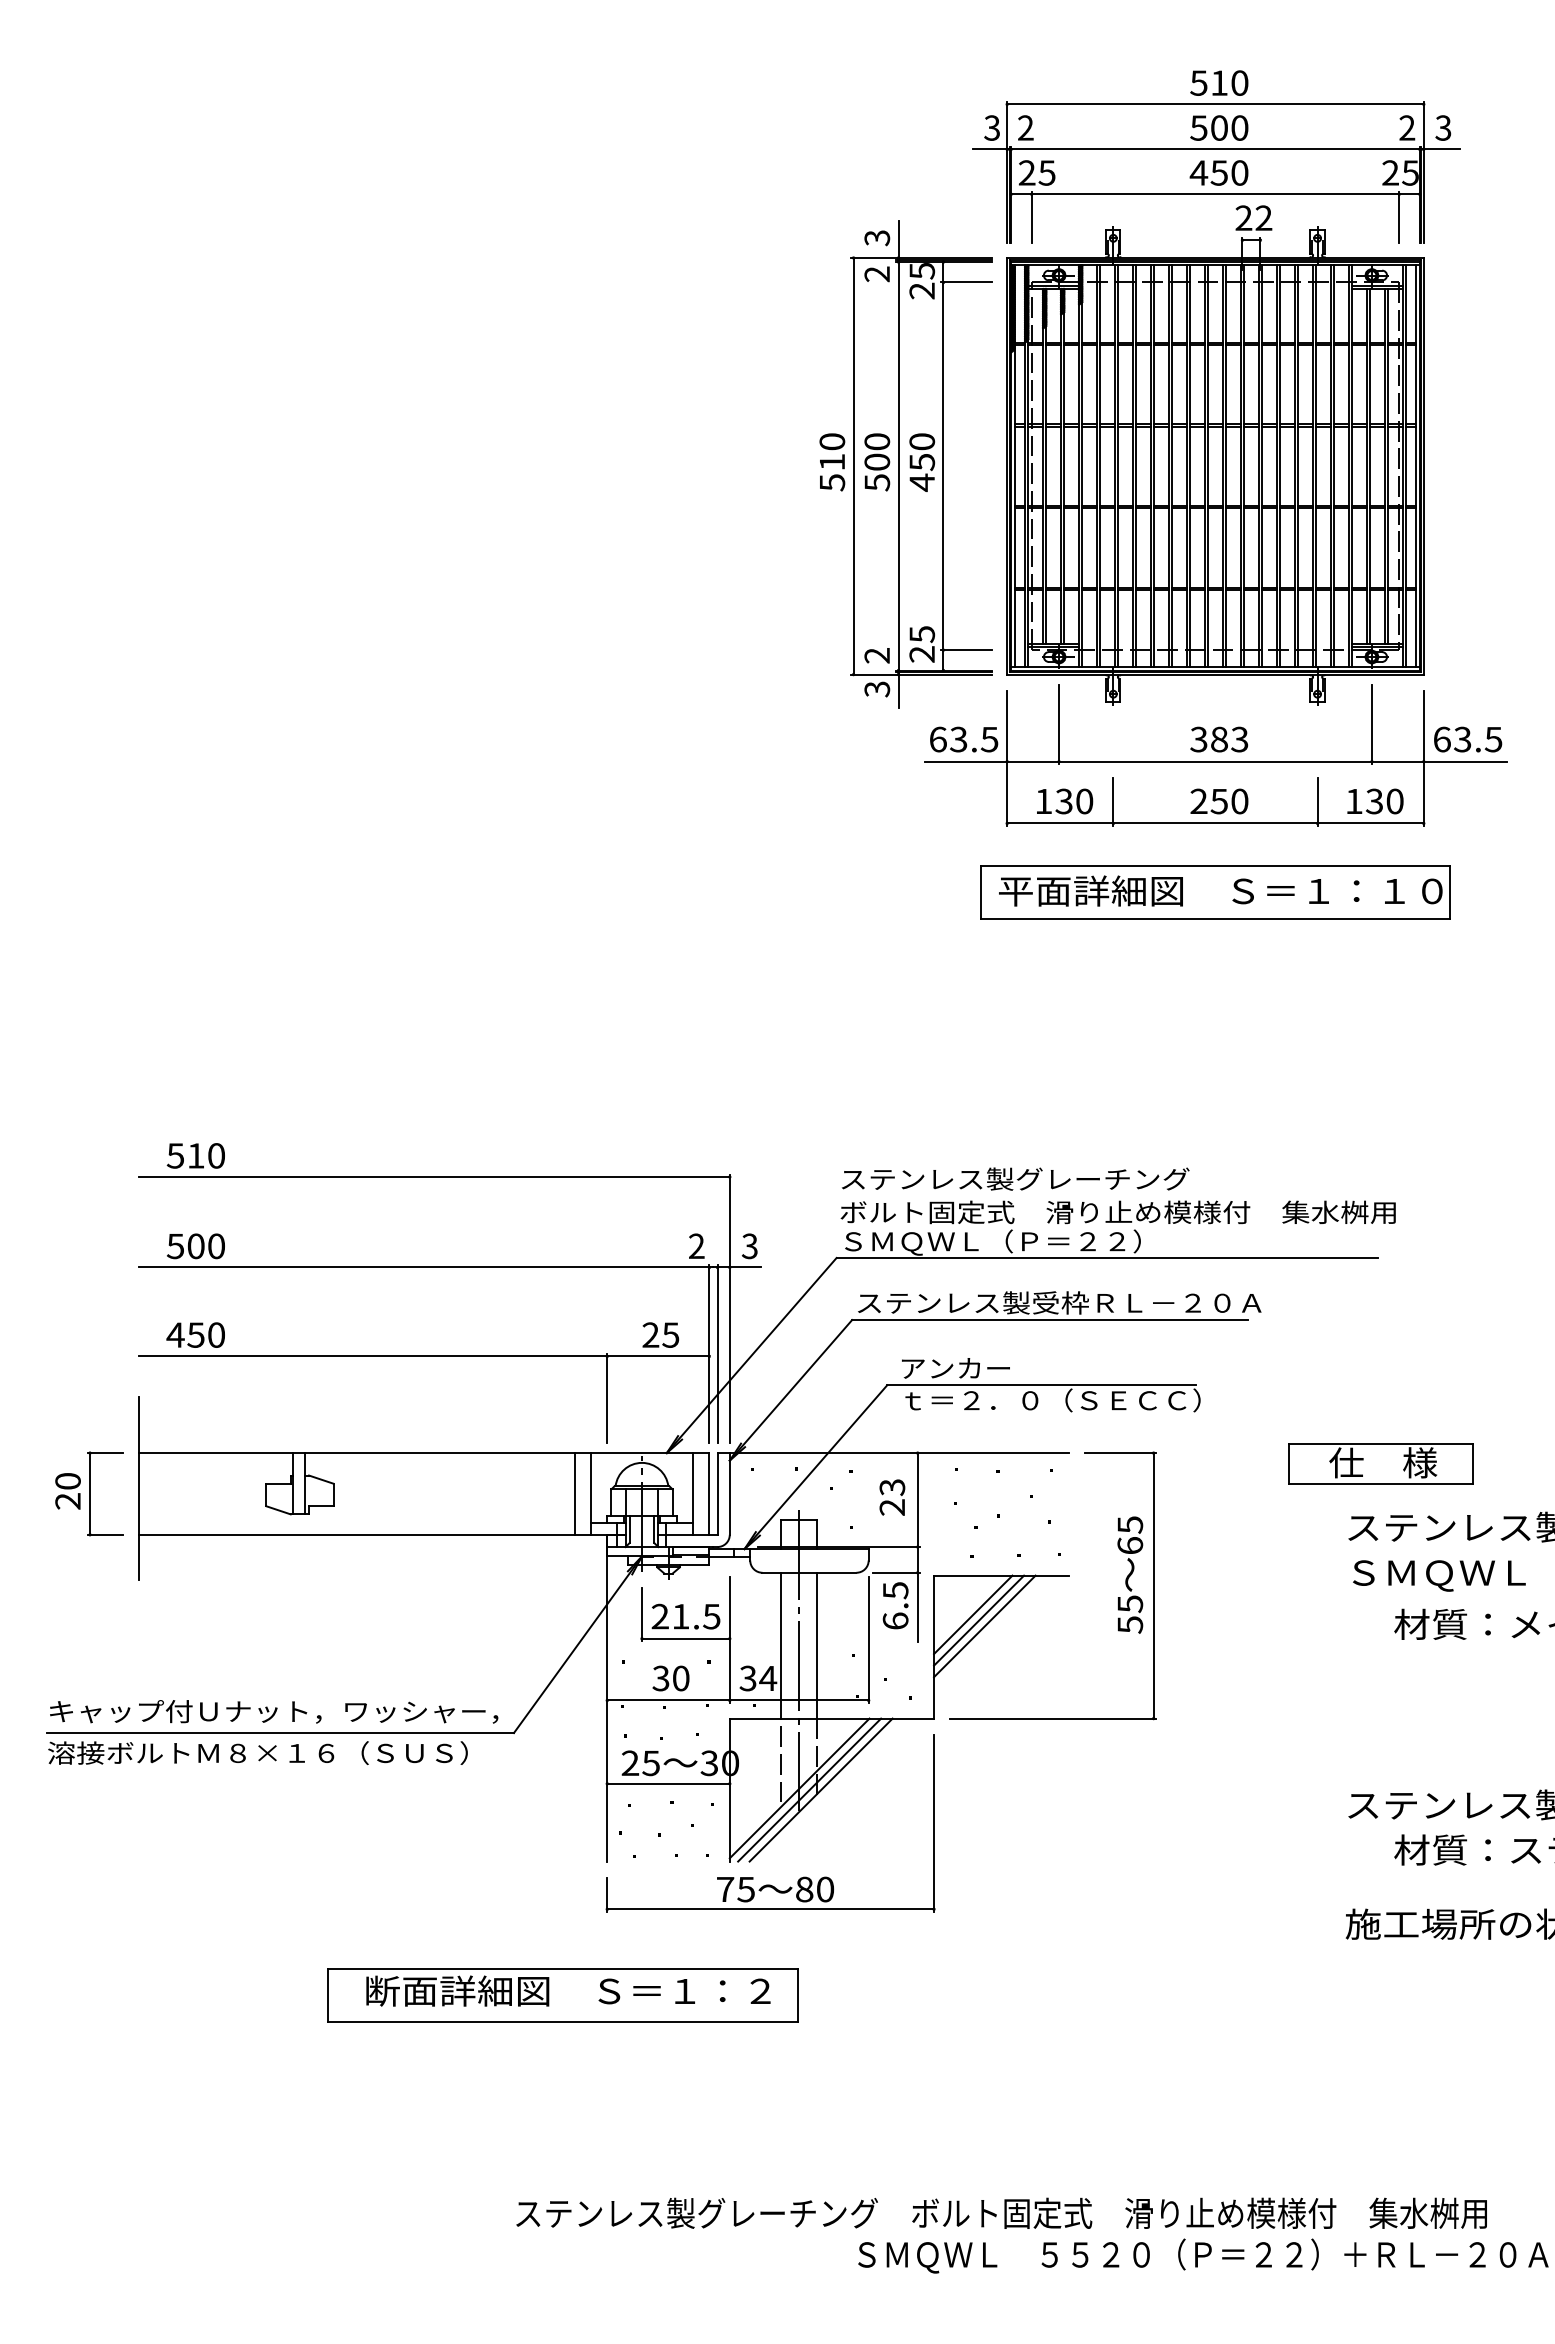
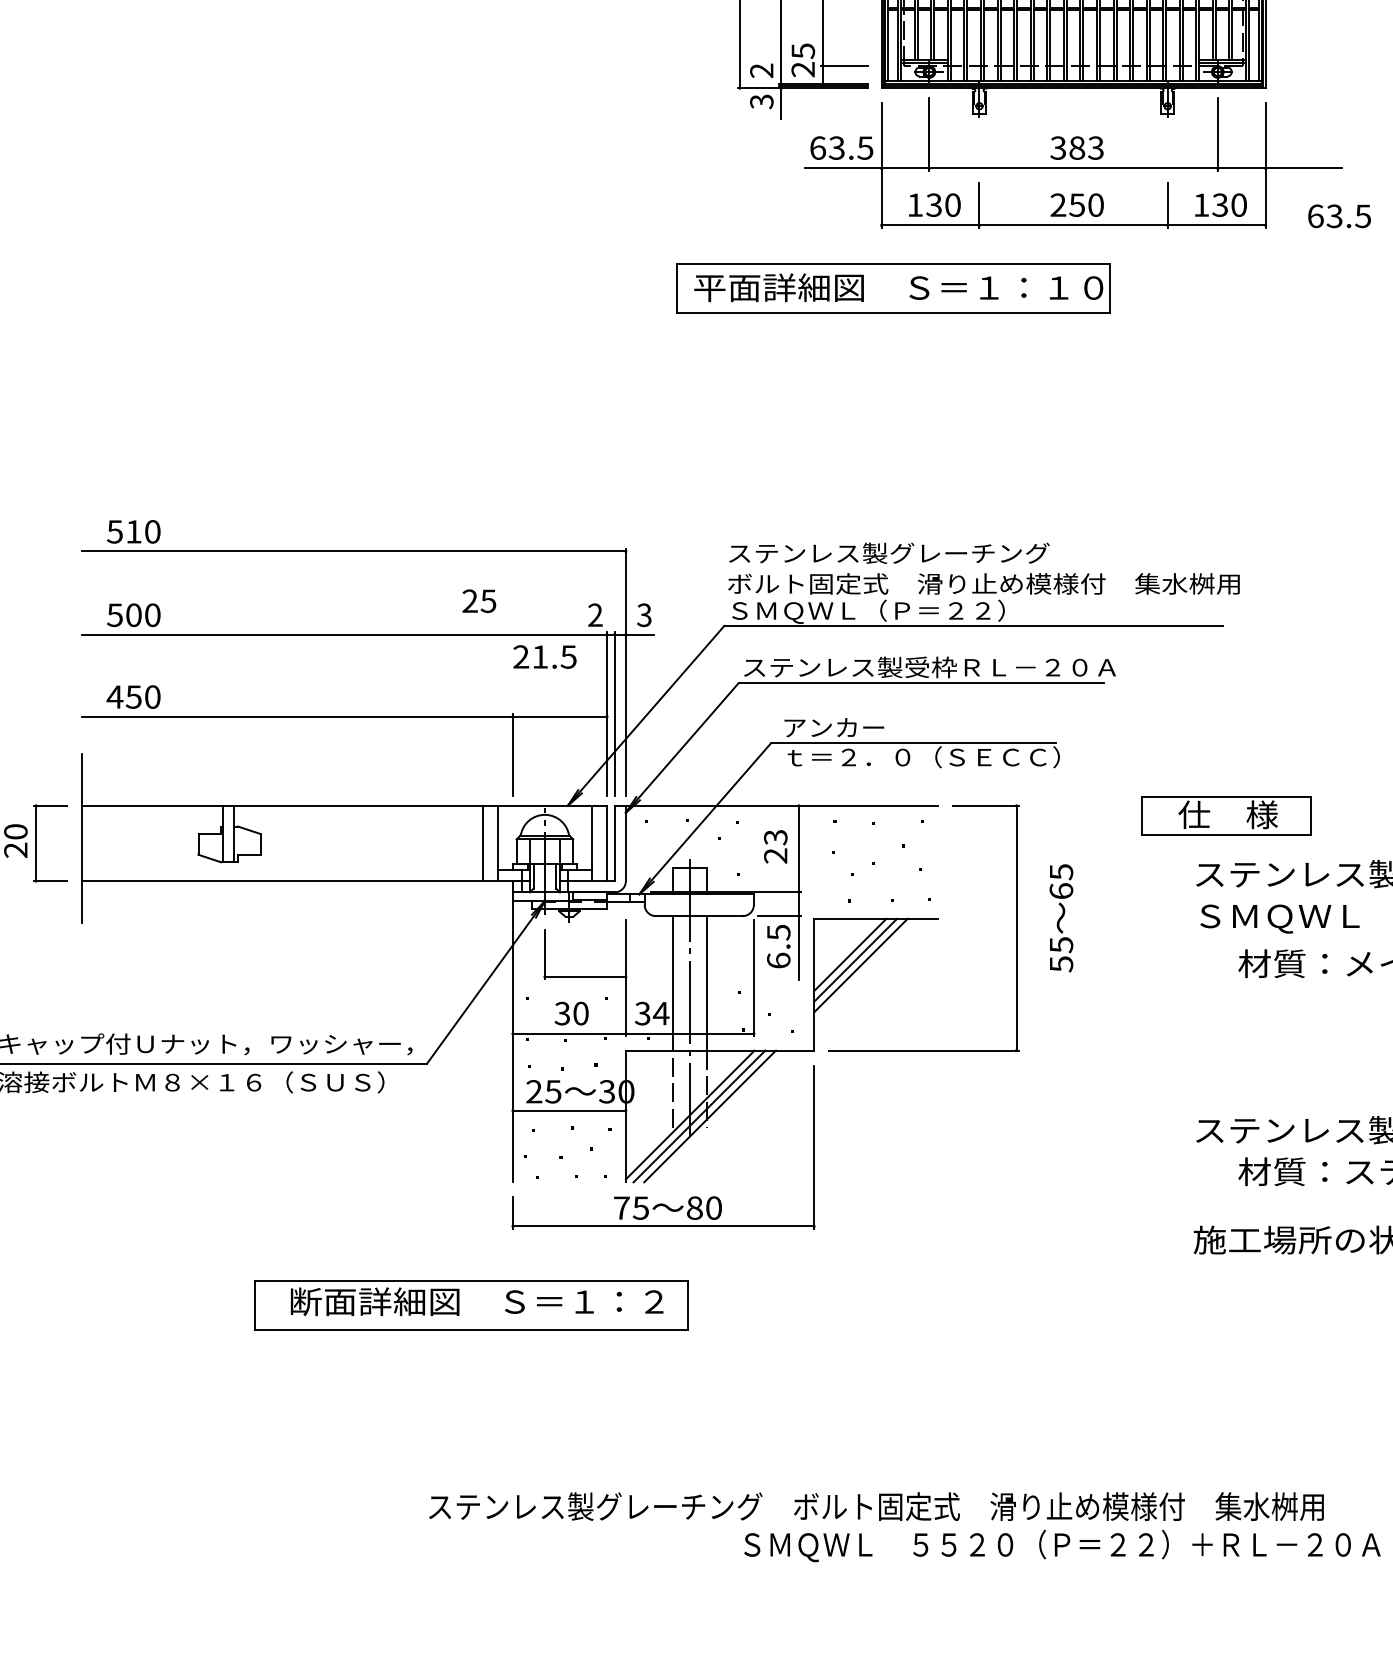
text: (1468, 739) -> (1339, 216), moved
part: (1215, 892) -> (893, 289), moved
text: (660, 1334) -> (479, 600), moved
text: (1130, 1574) -> (1061, 917), moved
text: (685, 1616) -> (544, 656), moved

